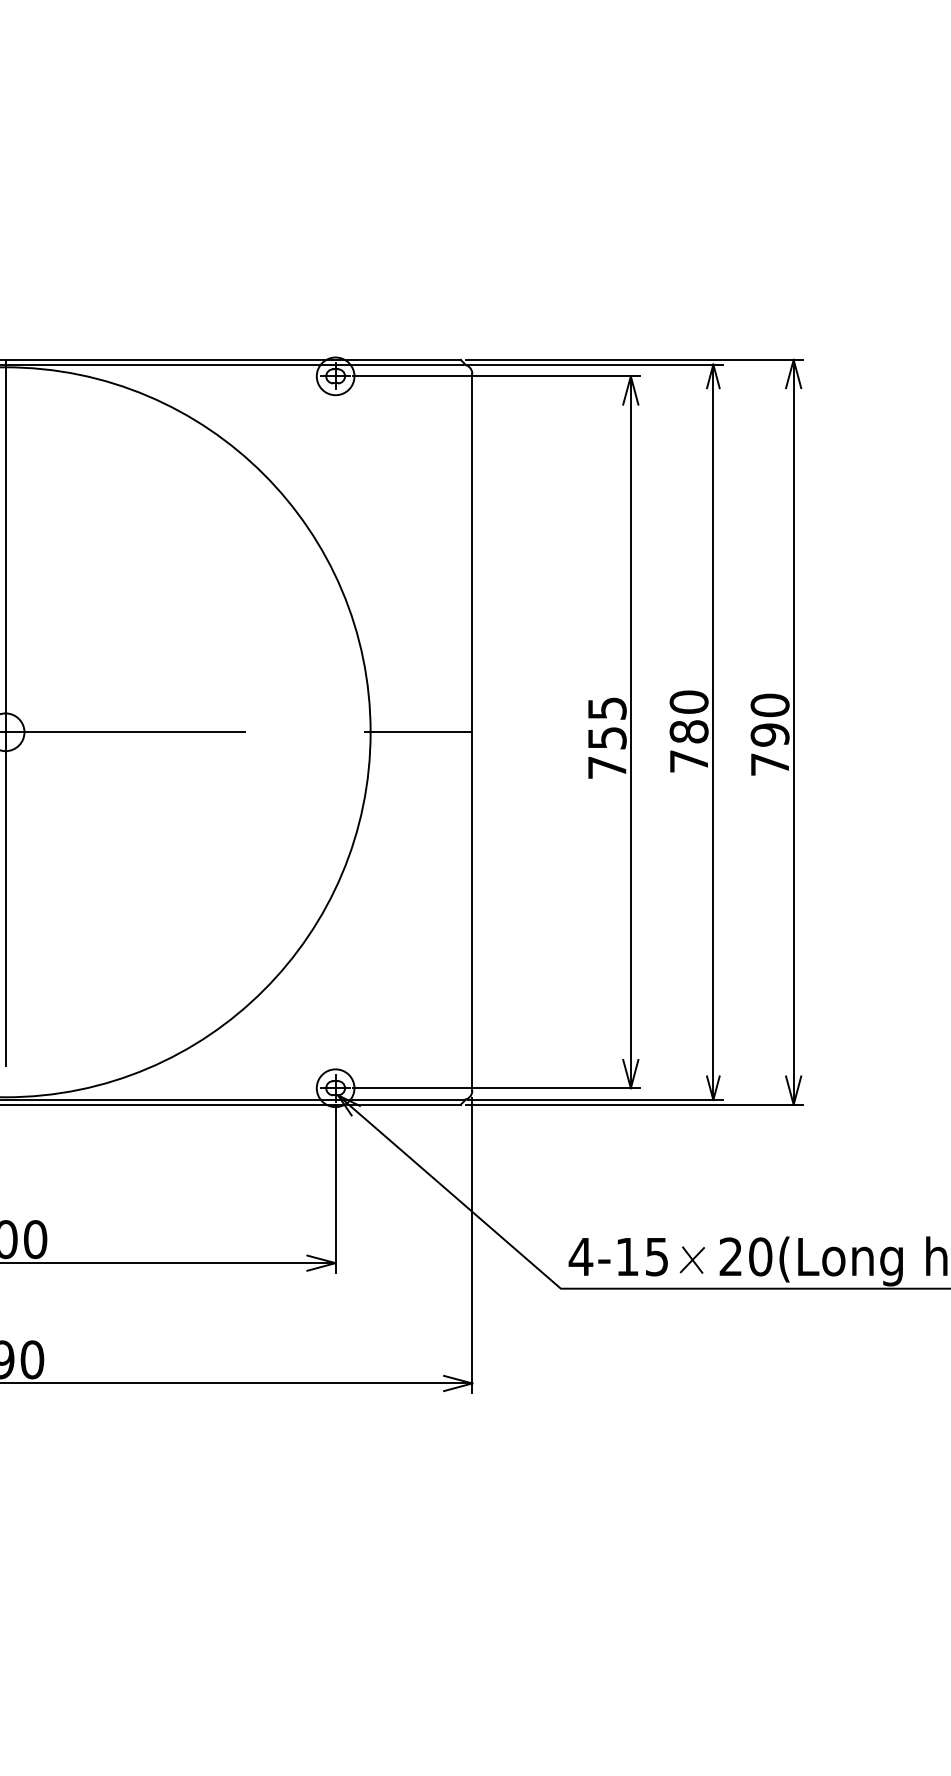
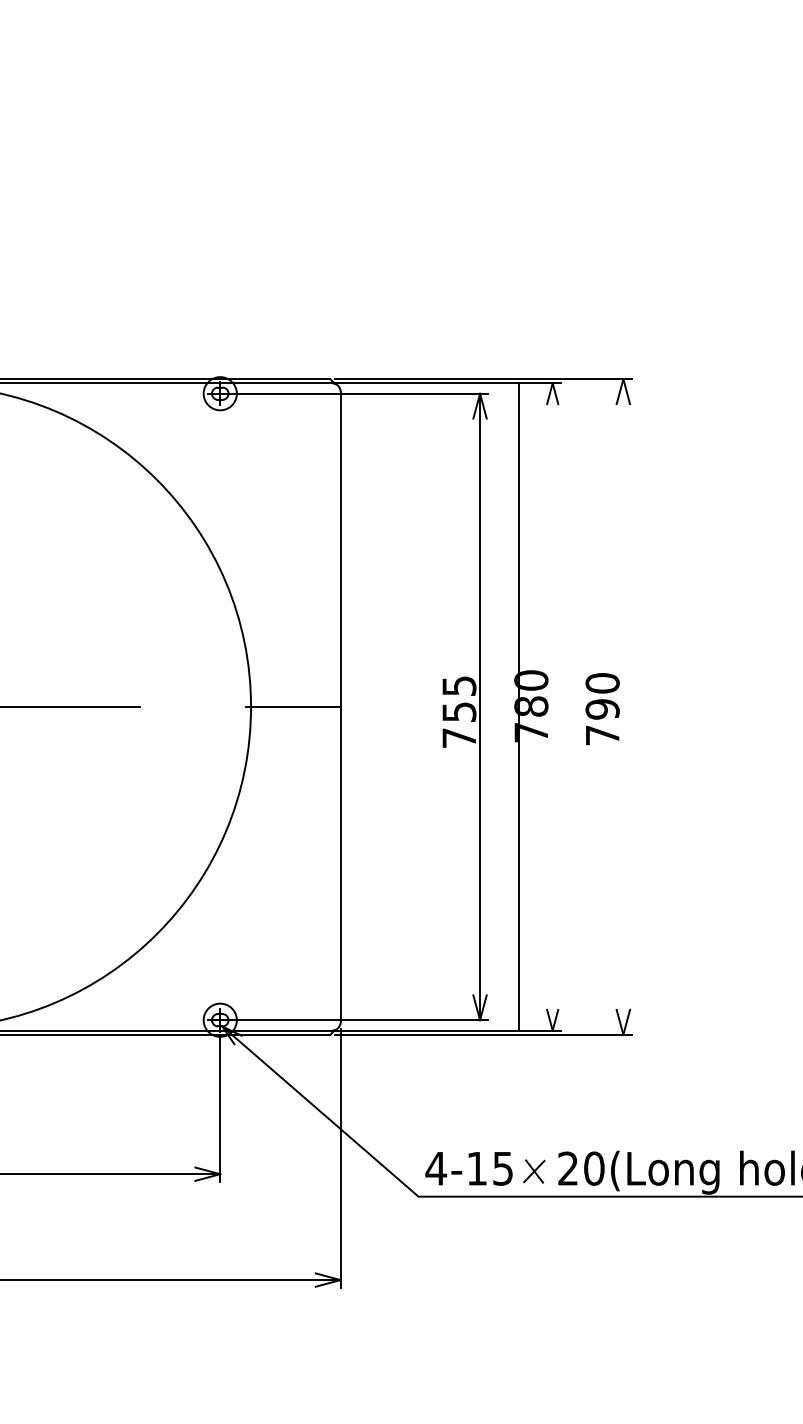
line: (793, 731) -> (623, 706), removed
line: (713, 732) -> (519, 707), moved

